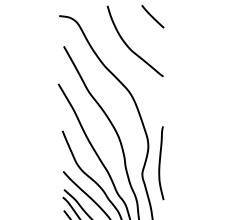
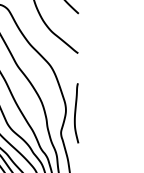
curve: (160, 163) -> (75, 113), moved

